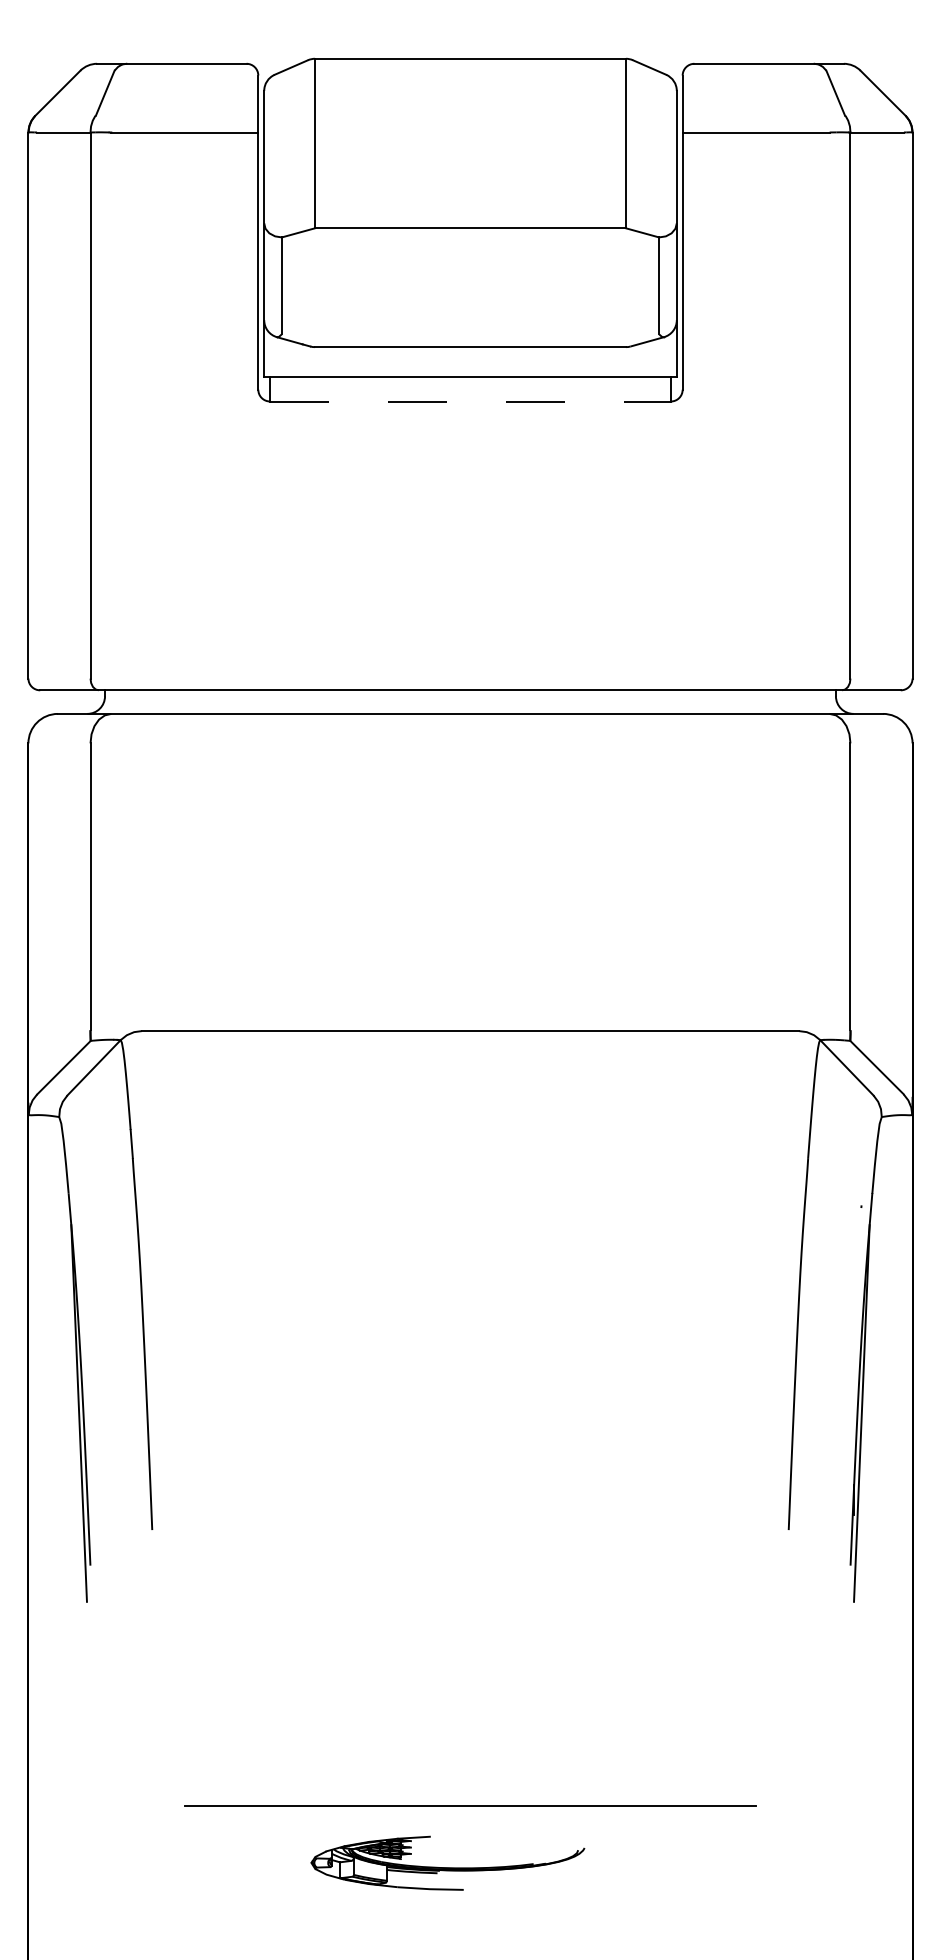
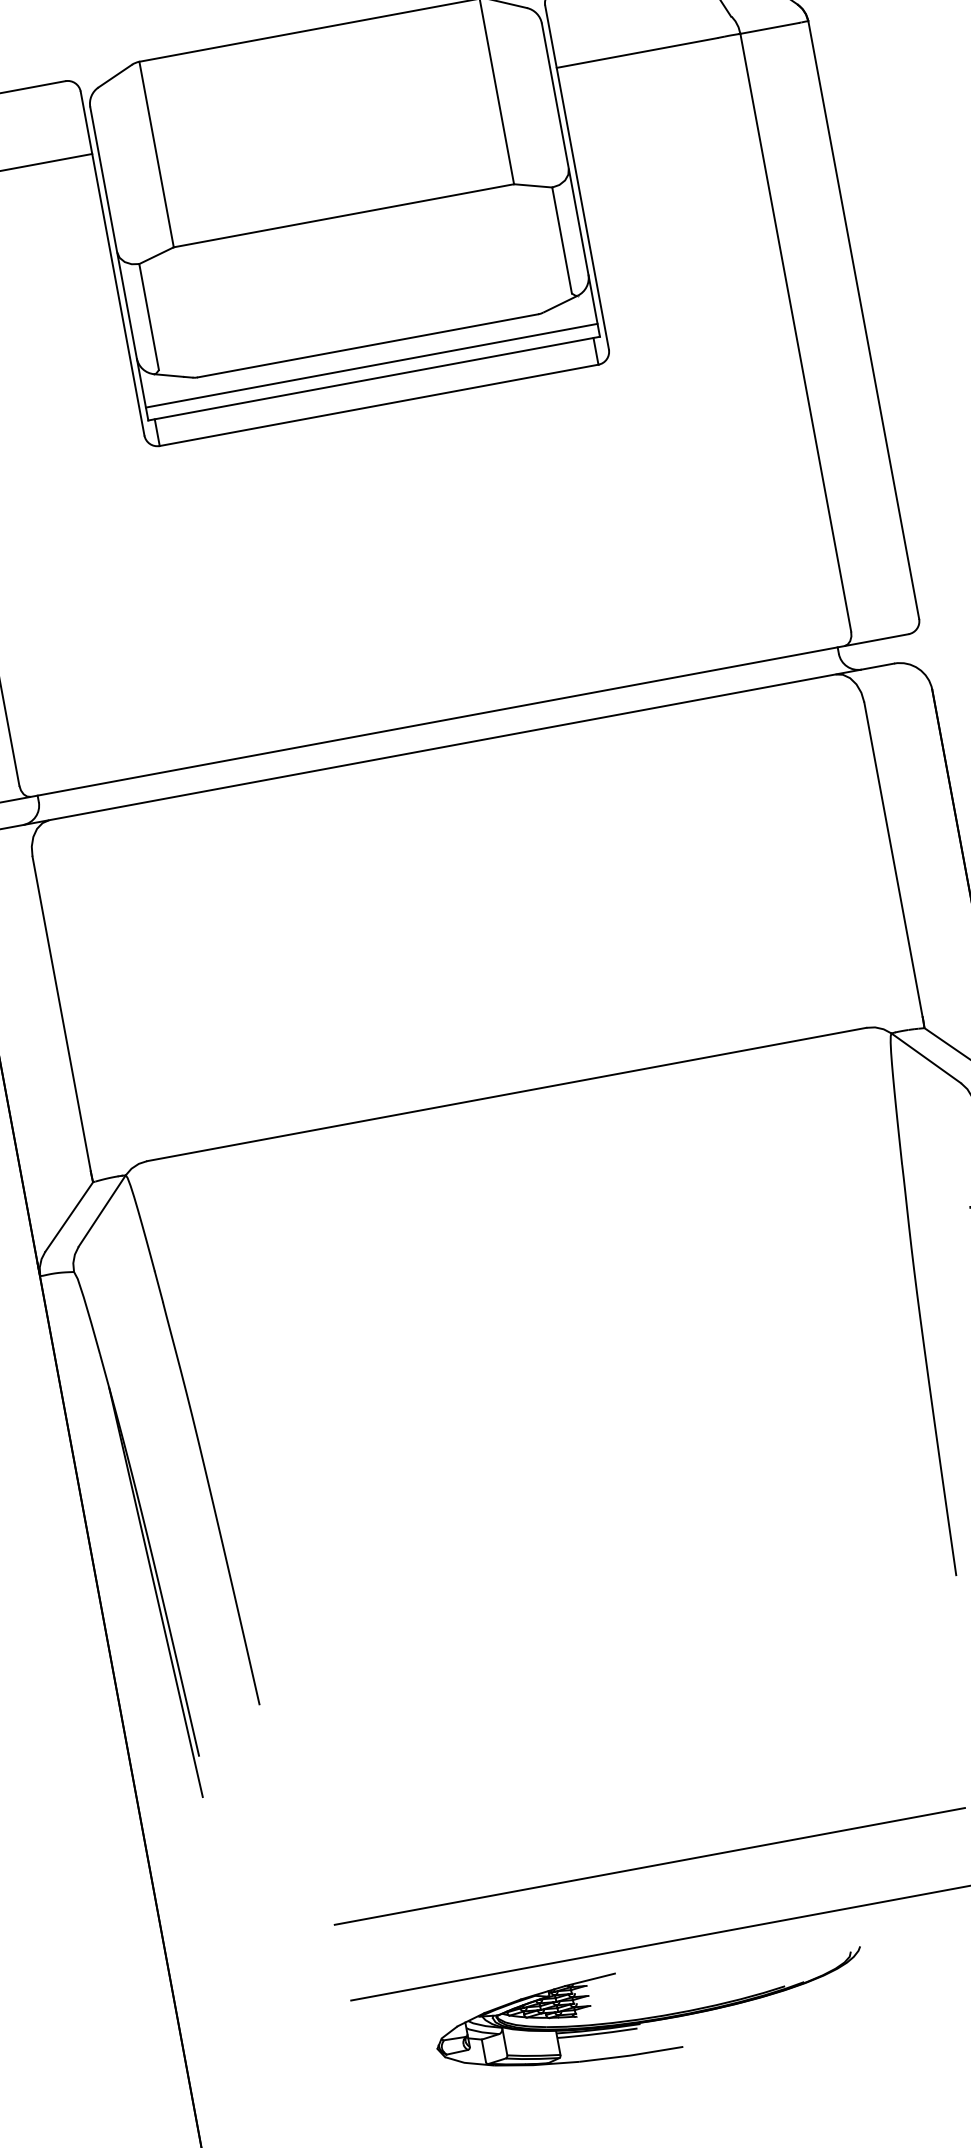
line: (470, 365) -> (371, 365), added
line: (471, 401) -> (380, 405), dashed -> solid
line: (470, 1736) -> (649, 1866), added
part: (447, 1863) -> (650, 2010), size x1.43

